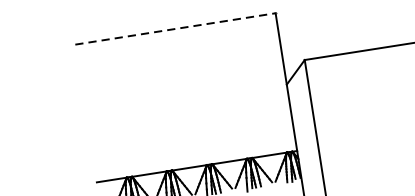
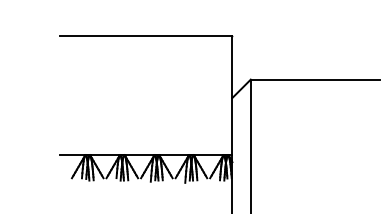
line: (175, 28) -> (146, 36), dashed -> solid

